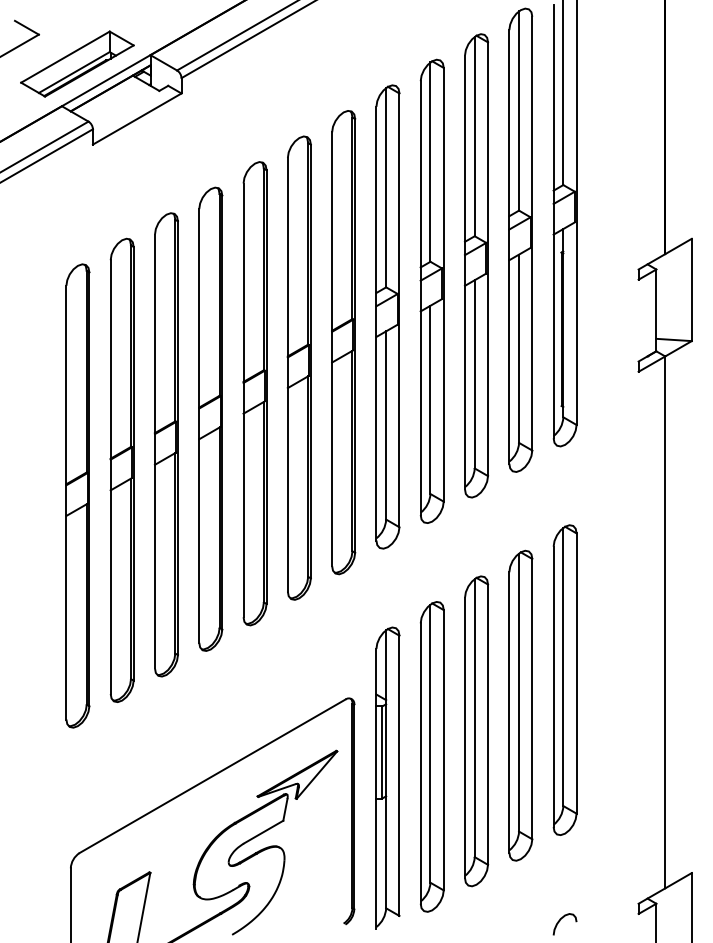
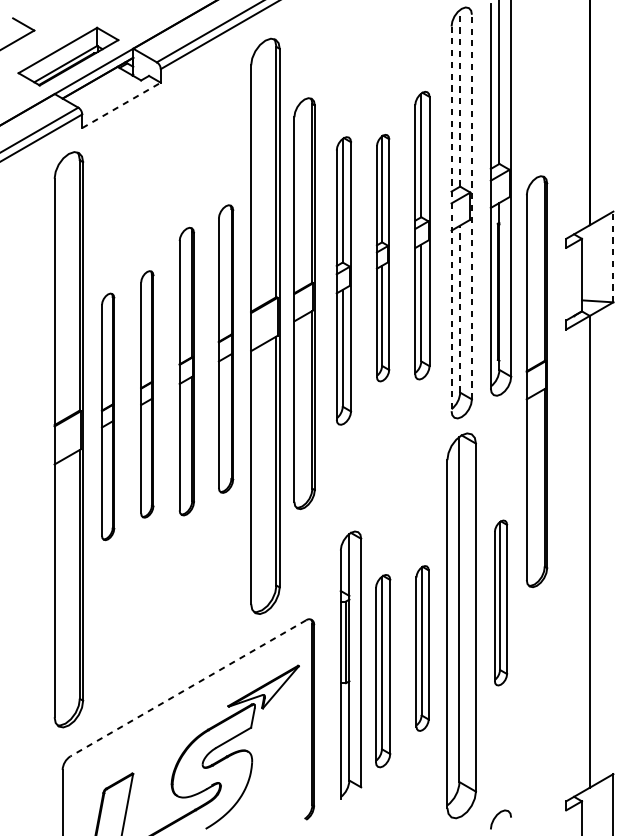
line: (519, 110) -> (460, 97), solid -> dashed
line: (137, 118) -> (121, 104), solid -> dashed
line: (532, 233) -> (472, 206), solid -> dashed
line: (509, 246) -> (451, 218), solid -> dashed
part: (476, 265) -> (422, 235), size x0.7
line: (691, 289) -> (613, 256), solid -> dashed
part: (431, 290) -> (382, 257), size x0.6
part: (387, 316) -> (343, 280), size x0.7
line: (519, 348) -> (460, 308), solid -> dashed
part: (298, 367) -> (264, 325), size x1.4
part: (254, 393) -> (225, 348), size x0.7
part: (210, 418) -> (186, 370), size x0.7
part: (605, 430) -> (536, 381), added
part: (165, 444) -> (146, 394), size x0.6
part: (121, 469) -> (107, 416), size x0.6
part: (77, 495) -> (68, 439), size x1.4
part: (564, 679) -> (500, 602), size x0.6
part: (520, 705) -> (461, 625), size x1.4
part: (476, 731) -> (422, 648), size x0.6
part: (431, 756) -> (382, 670), size x0.7
line: (212, 776) -> (188, 688), solid -> dashed
part: (387, 777) -> (350, 664), moved

